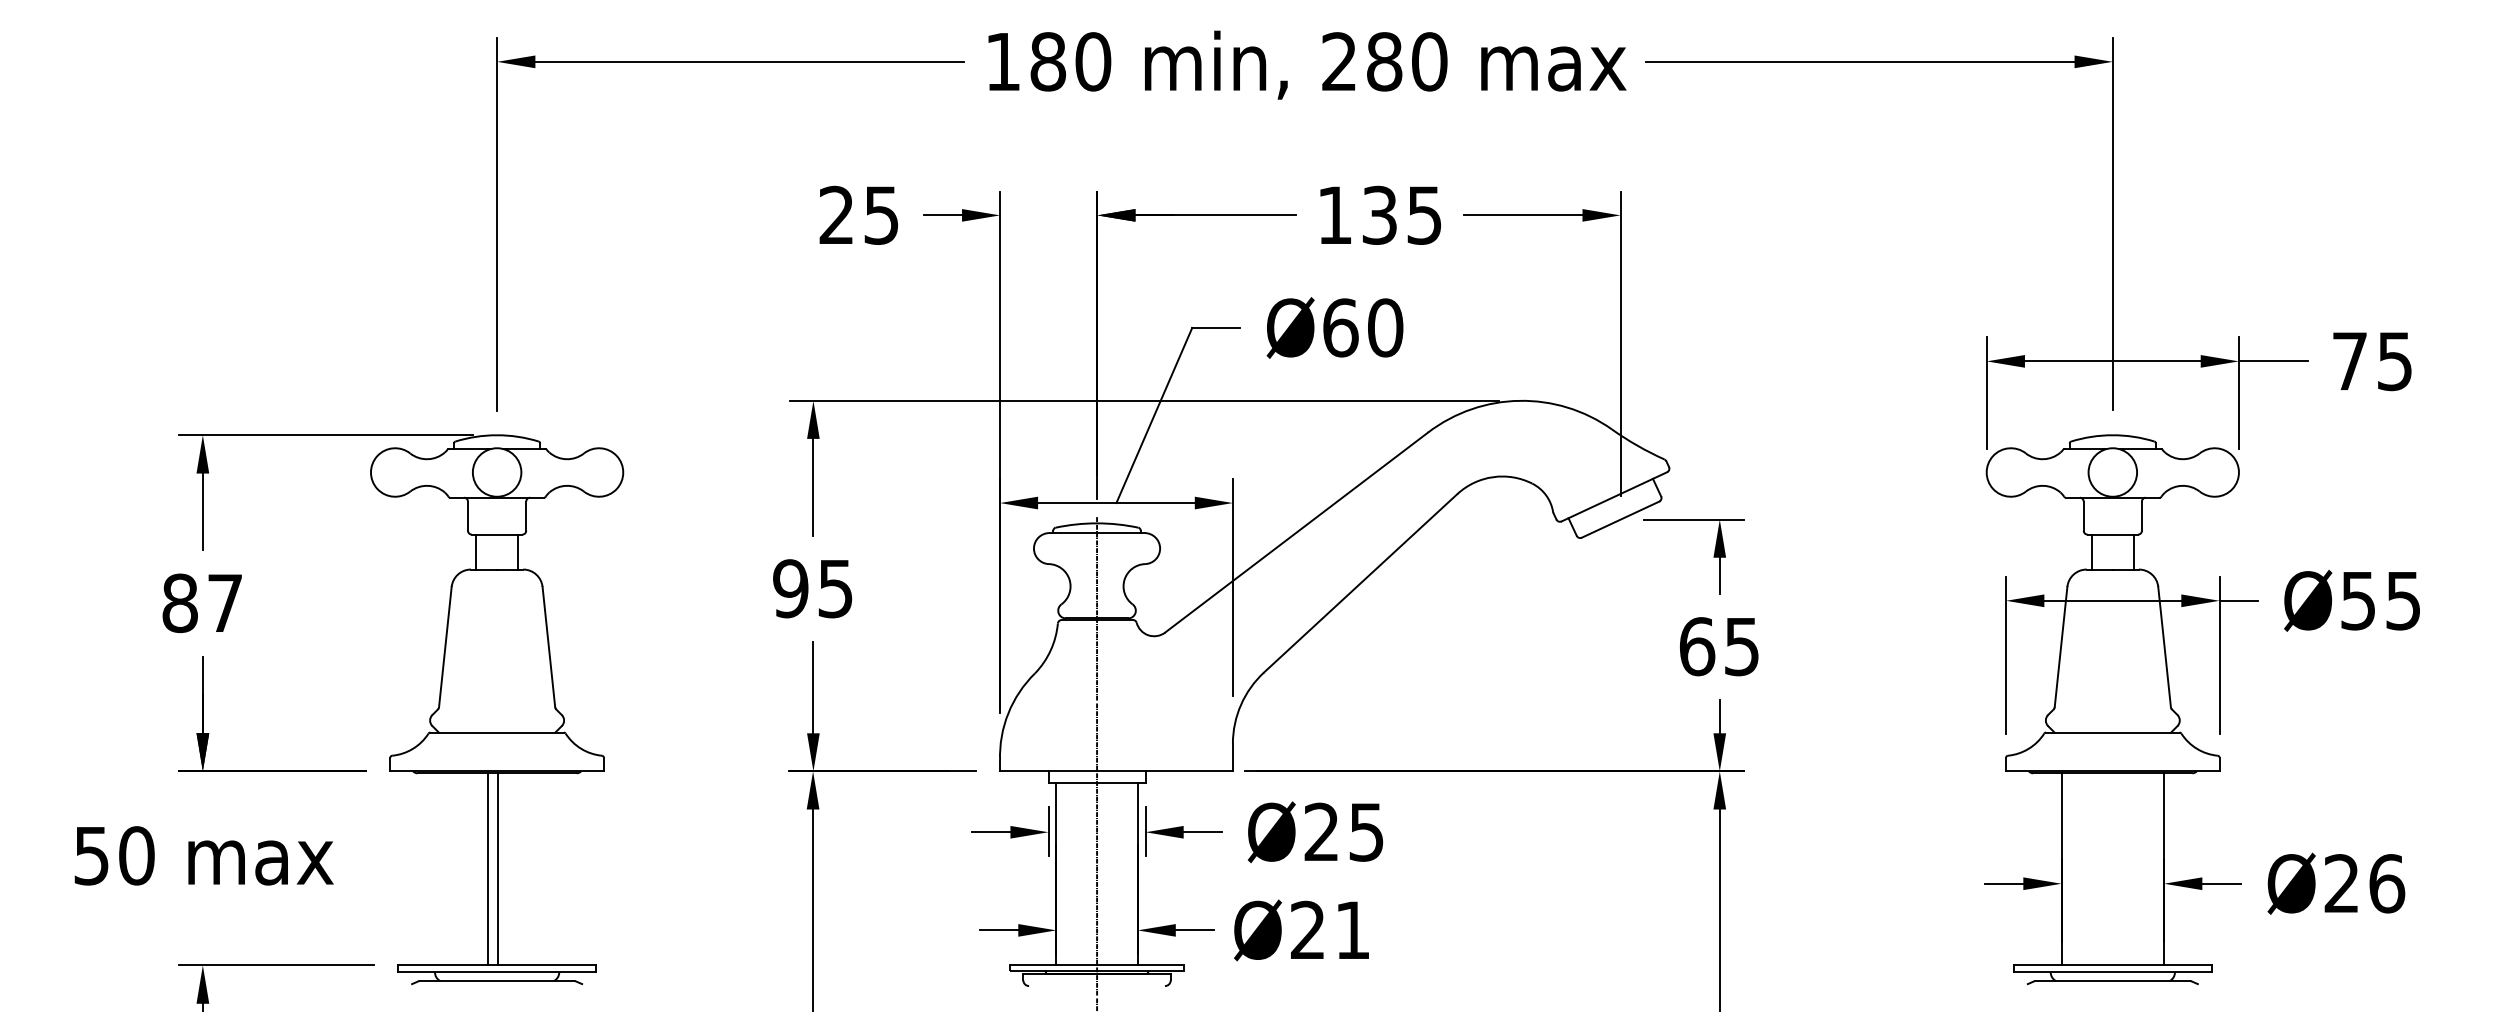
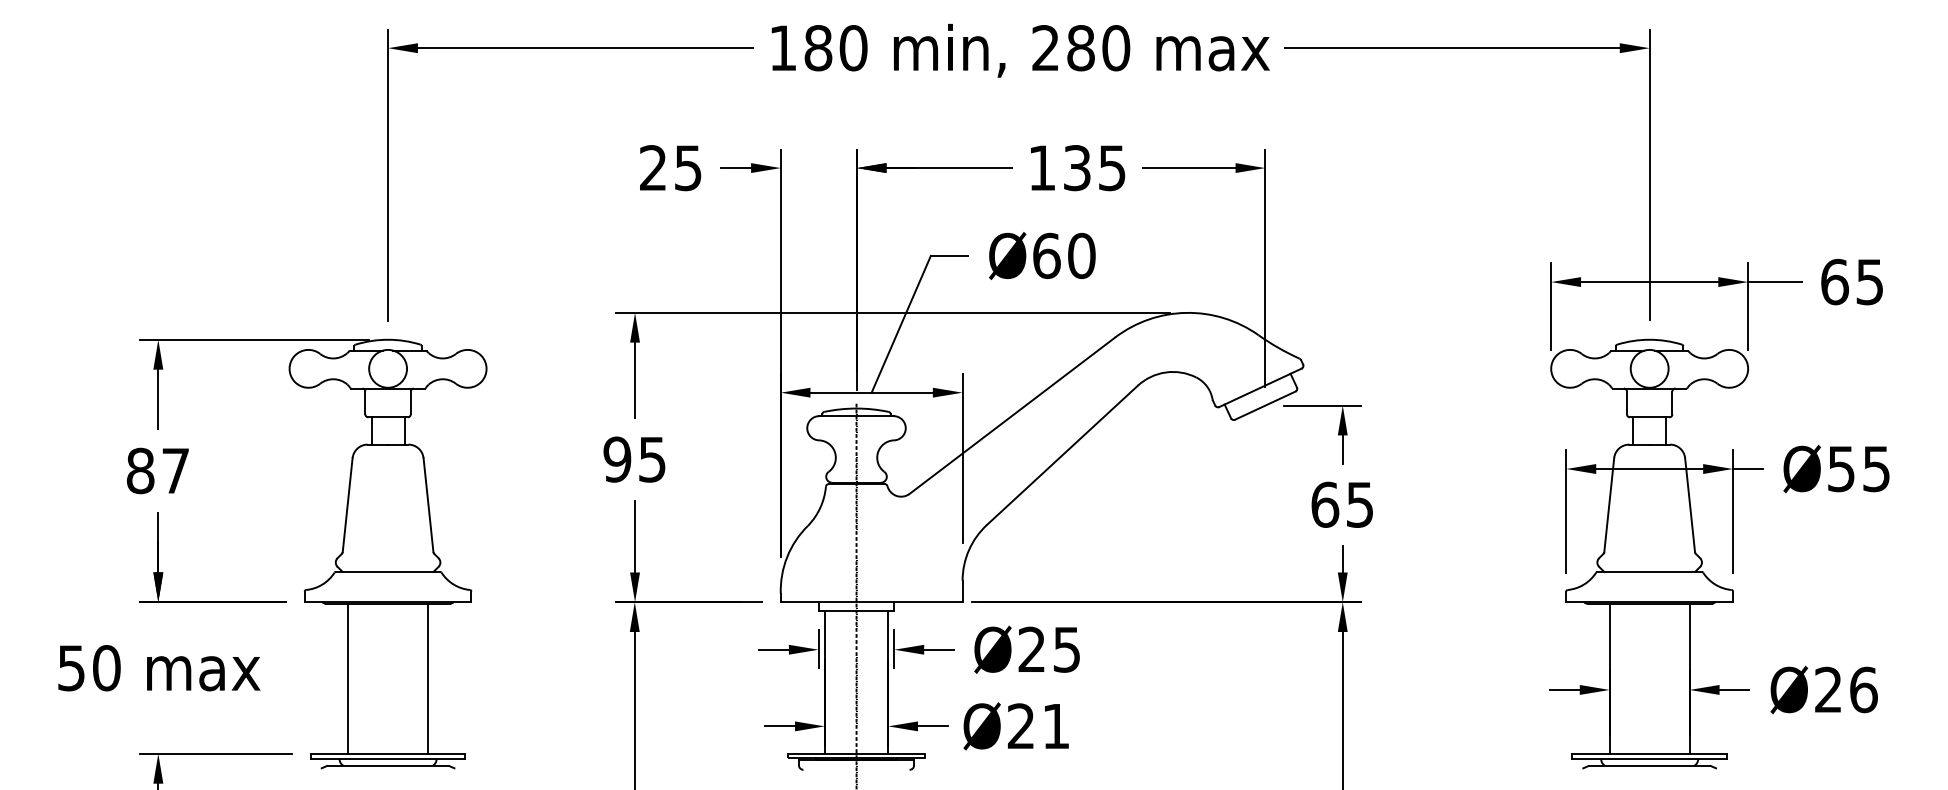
text: (2350, 360) -> (1835, 281), 75 -> 65
line: (488, 869) -> (348, 678), moved
line: (498, 869) -> (428, 678), moved

